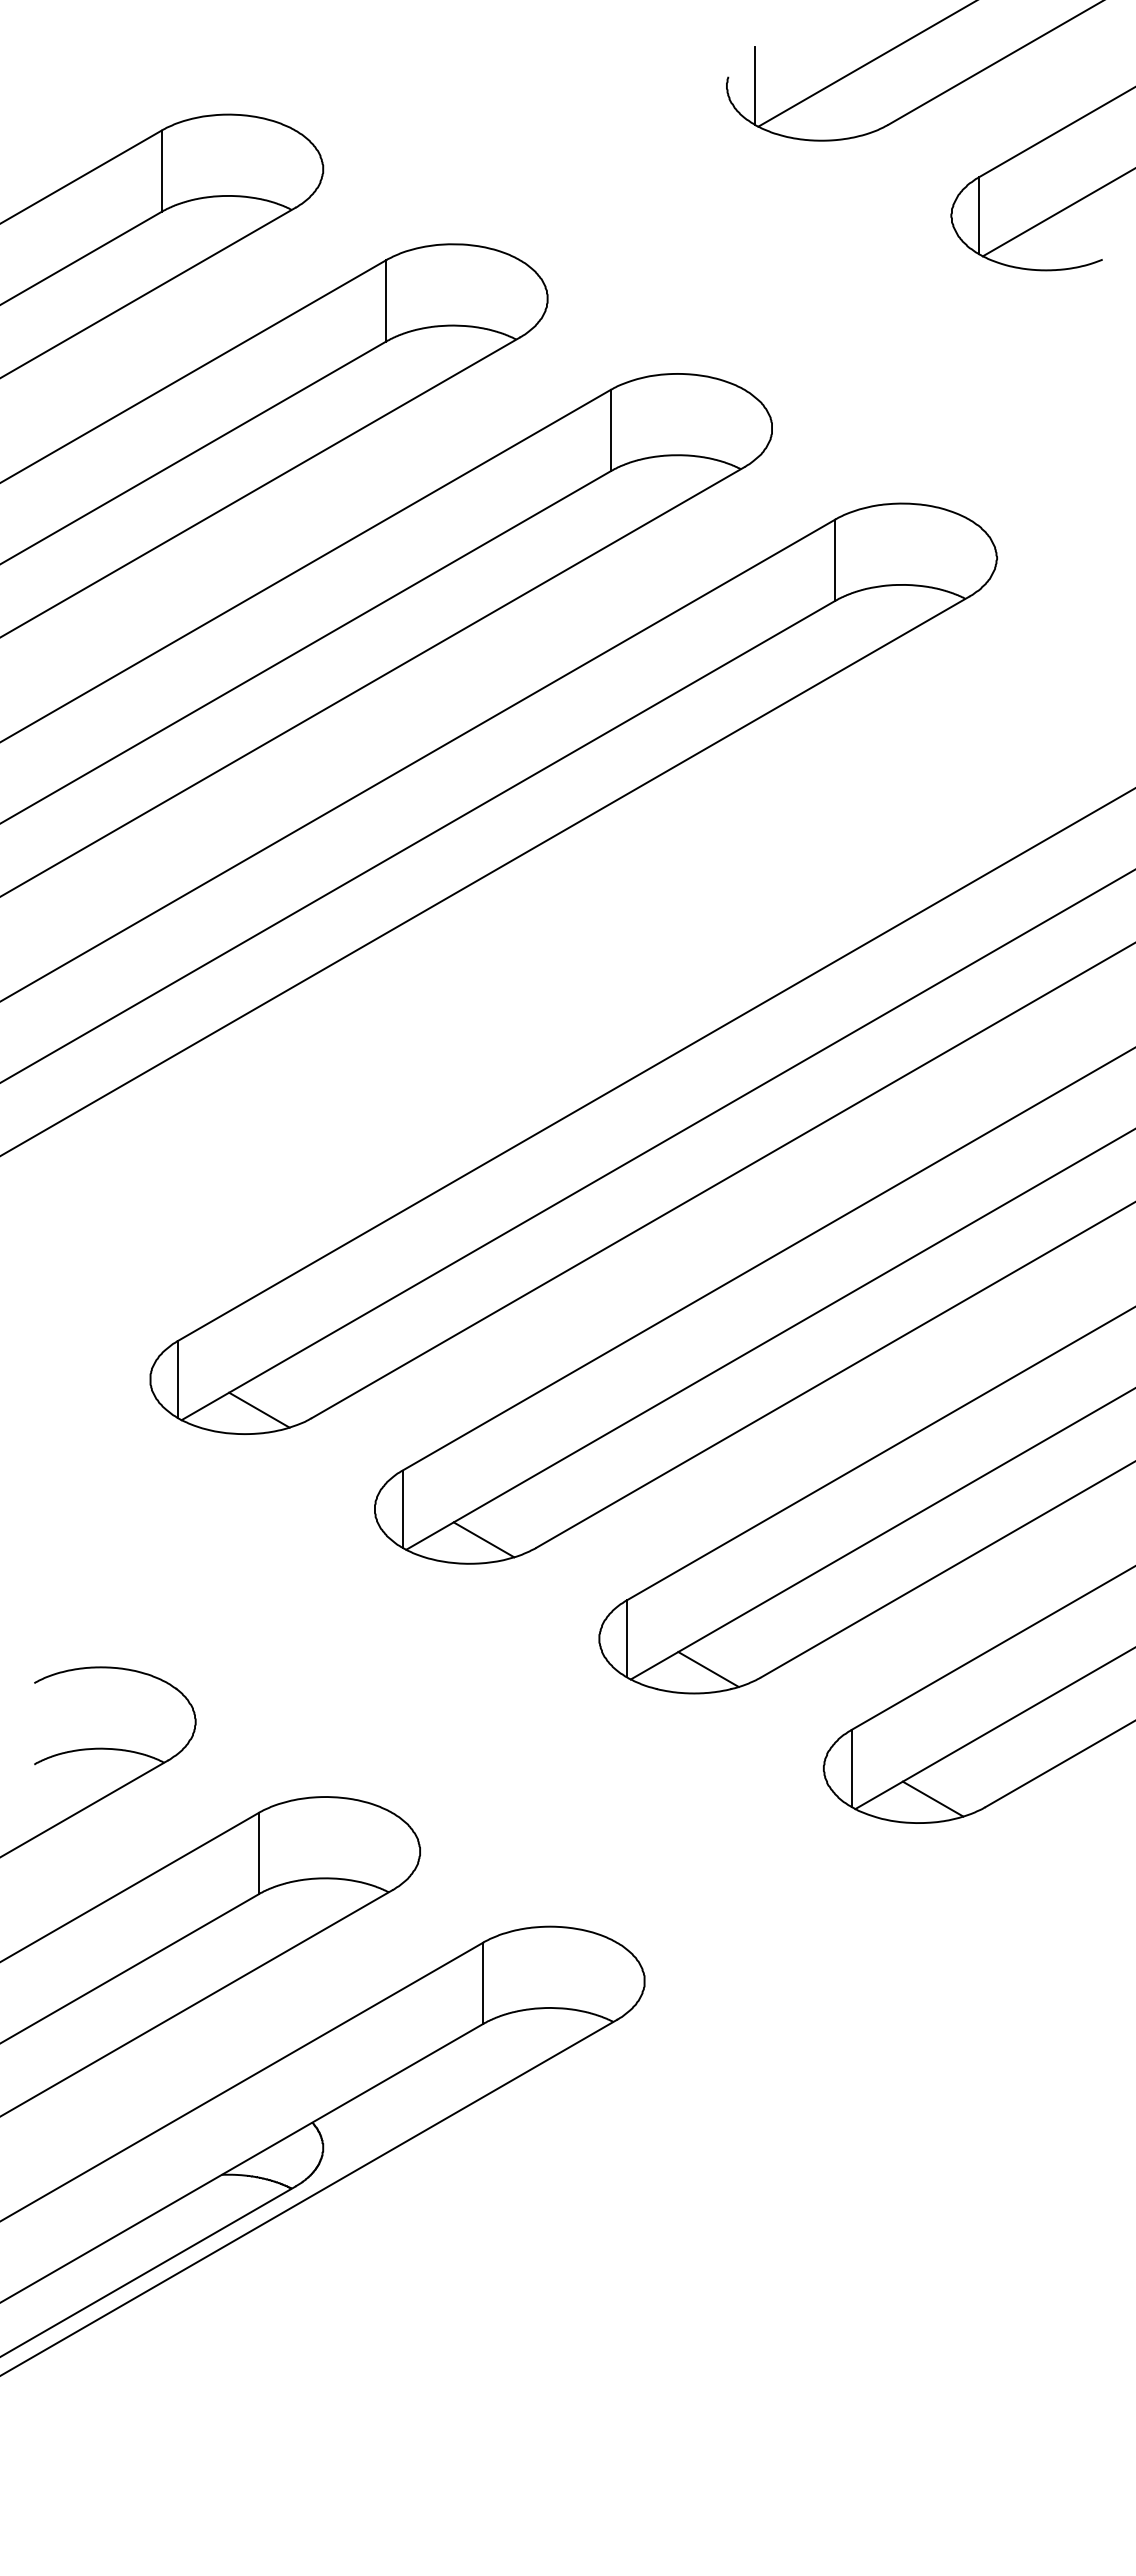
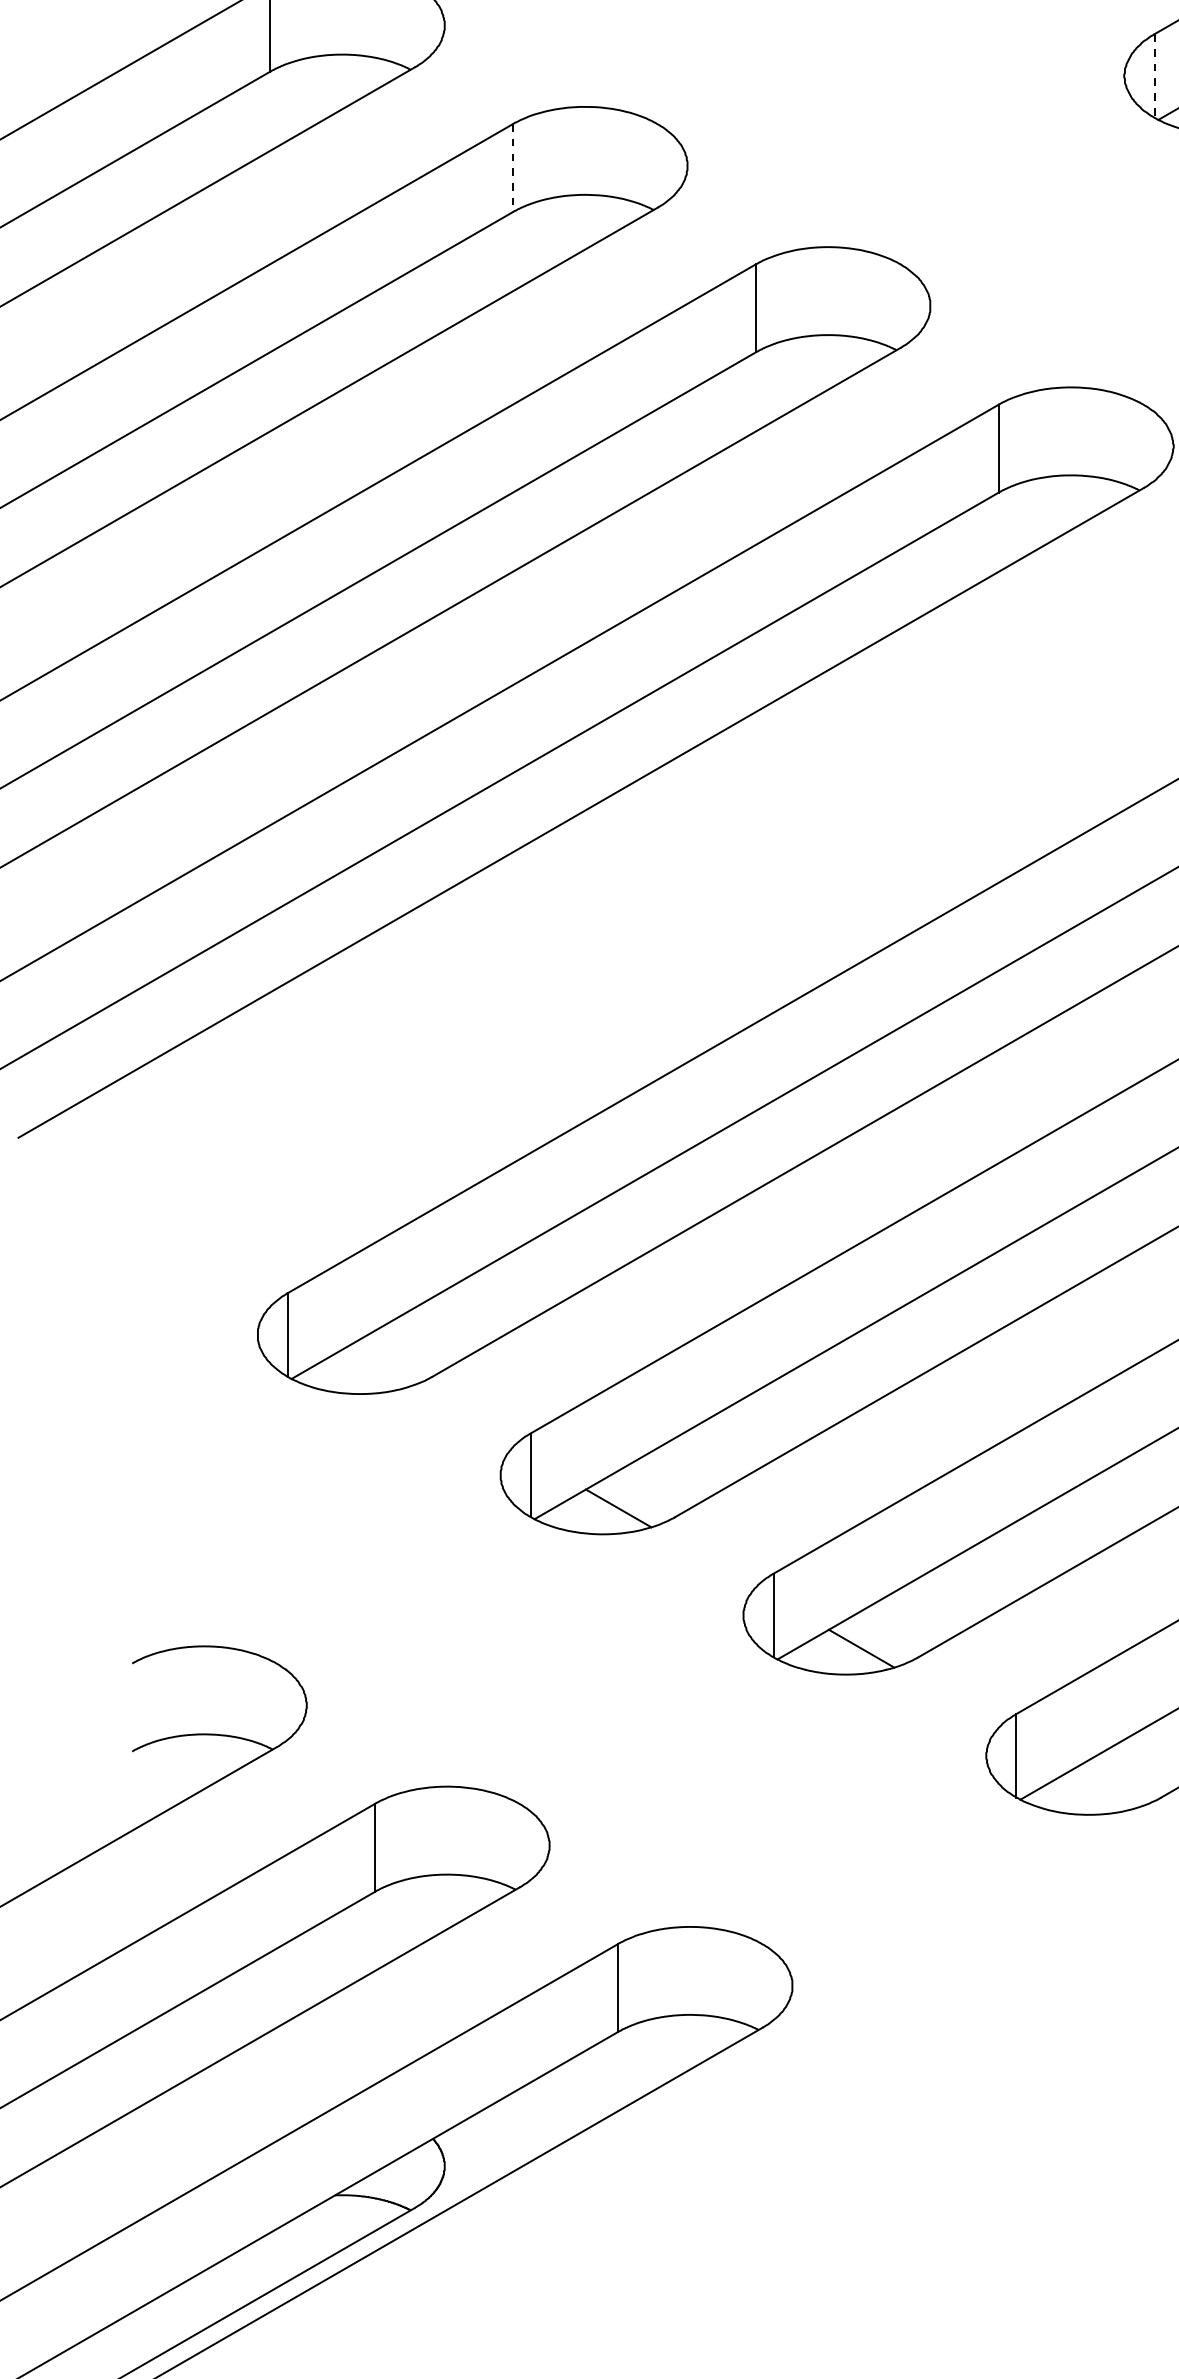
line: (979, 215) -> (1154, 75), solid -> dashed
line: (386, 300) -> (513, 167), solid -> dashed
line: (259, 1409) -> (375, 1367), removed
line: (932, 1798) -> (1103, 1788), removed

